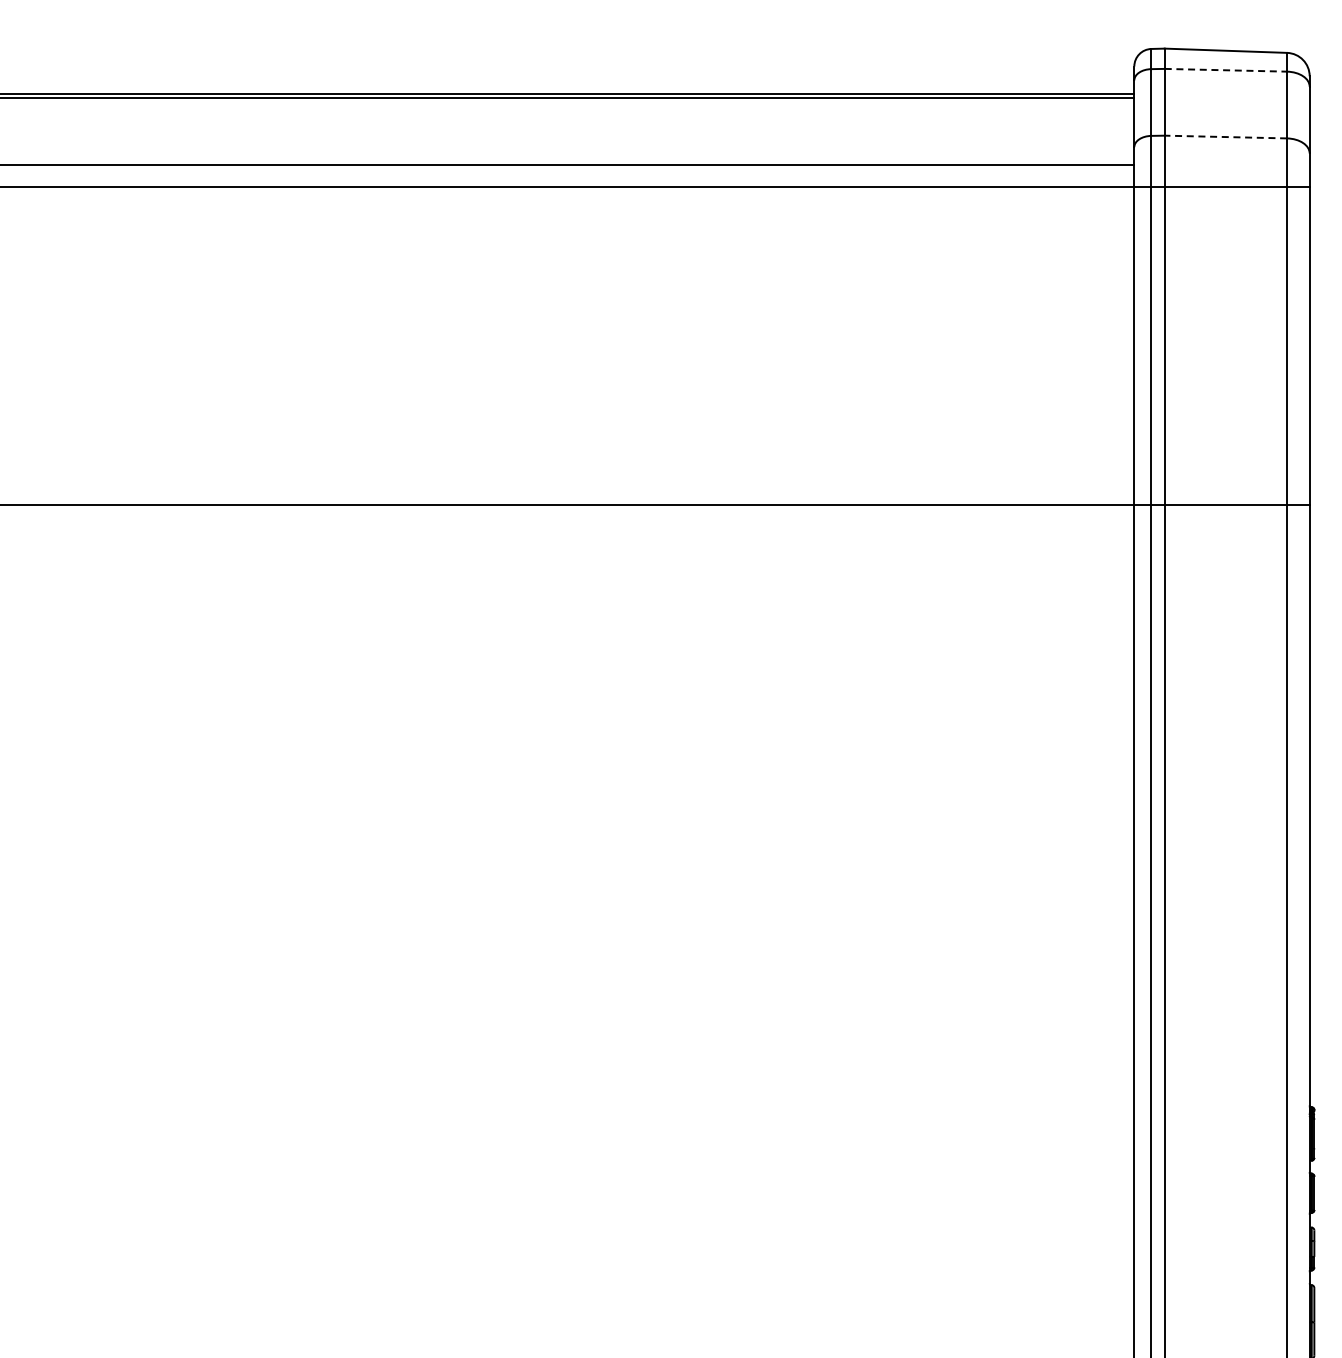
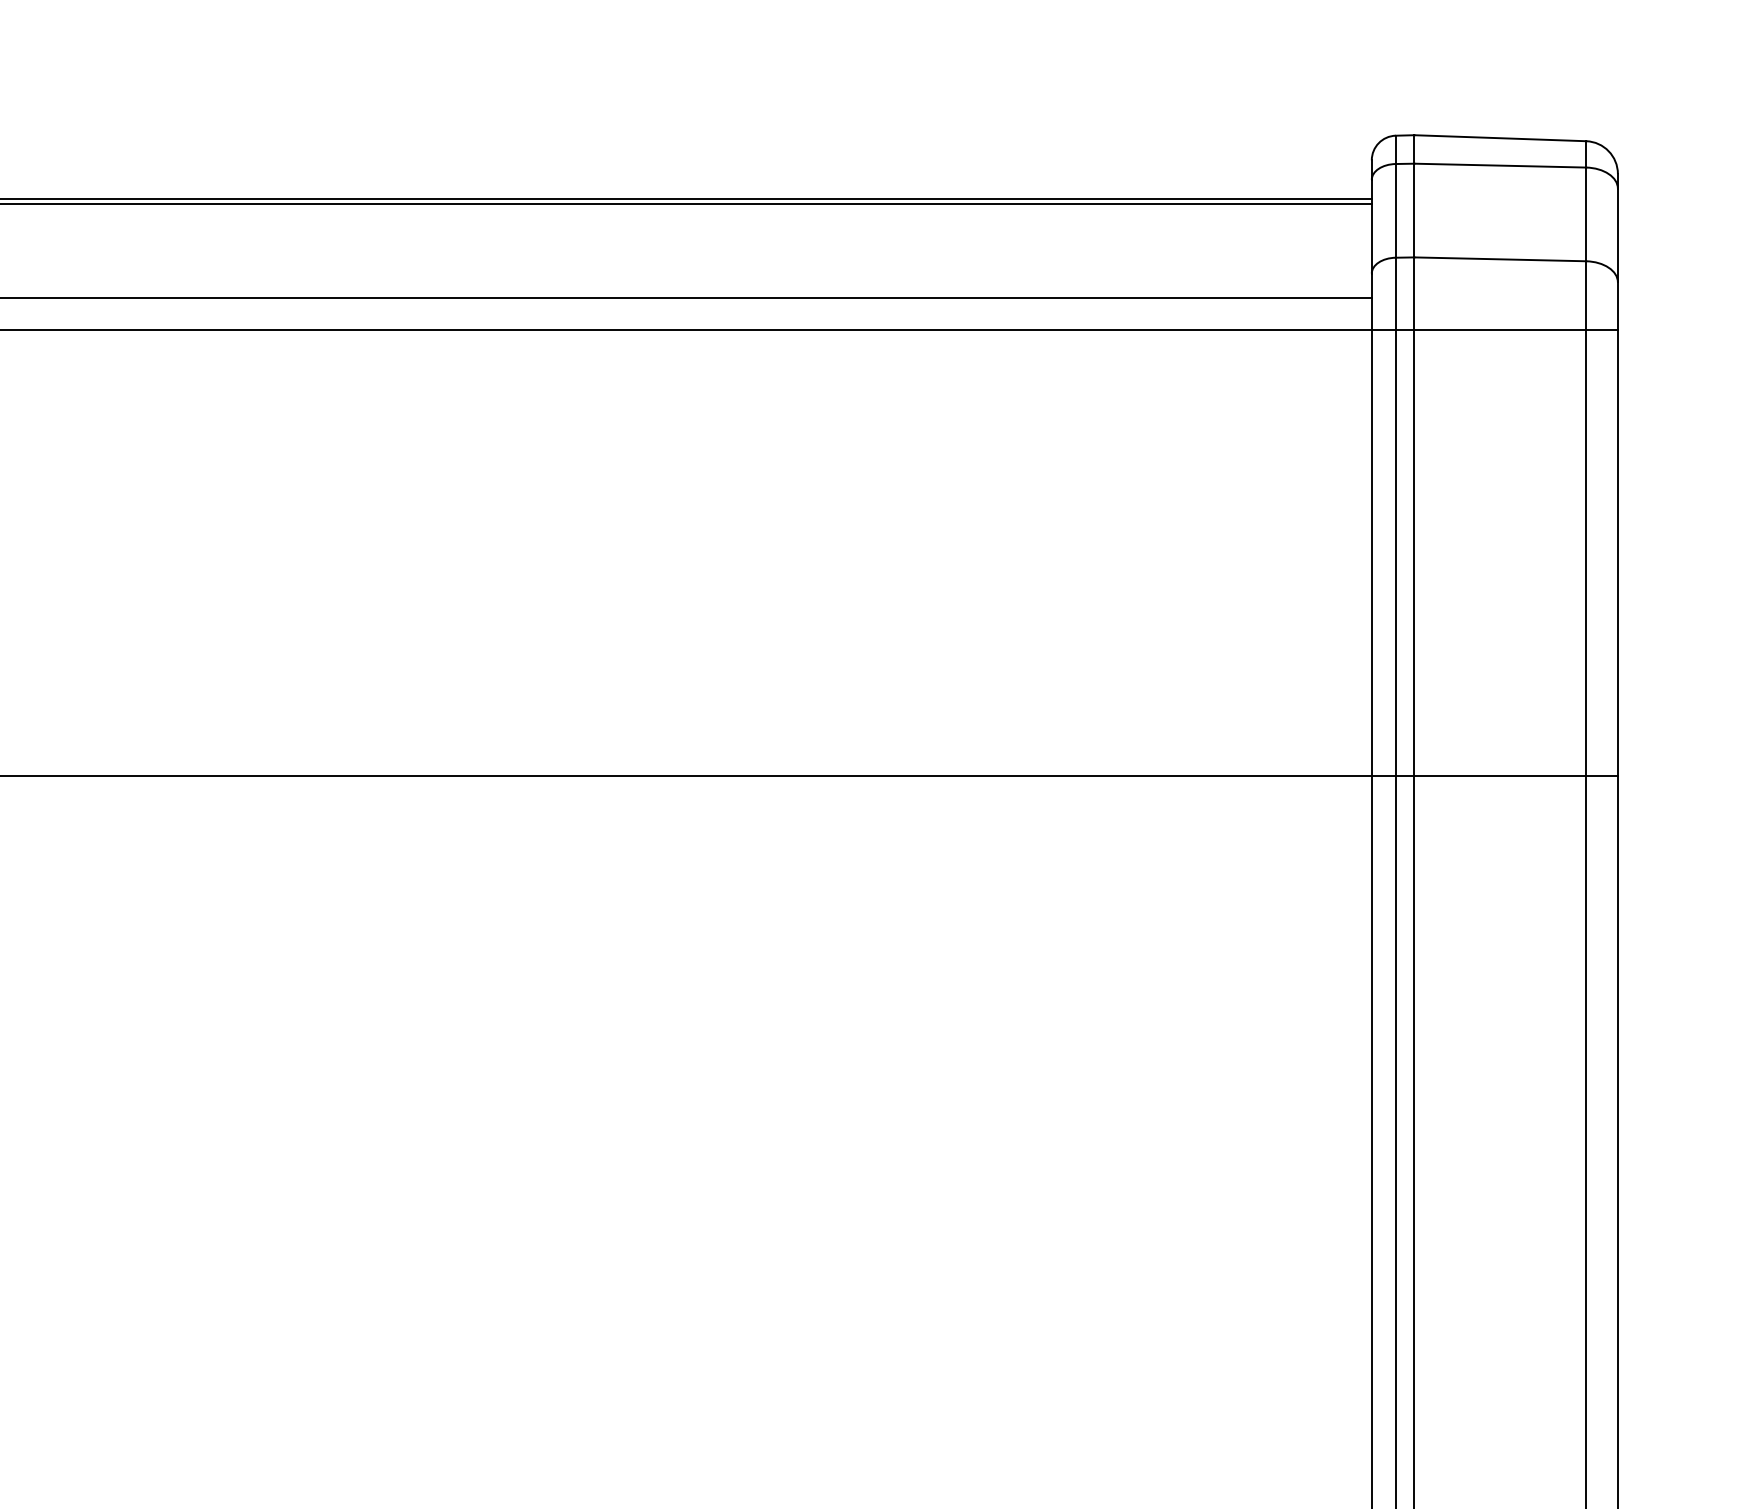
line: (1226, 70) -> (1501, 165), dashed -> solid
line: (1225, 137) -> (1499, 259), dashed -> solid

